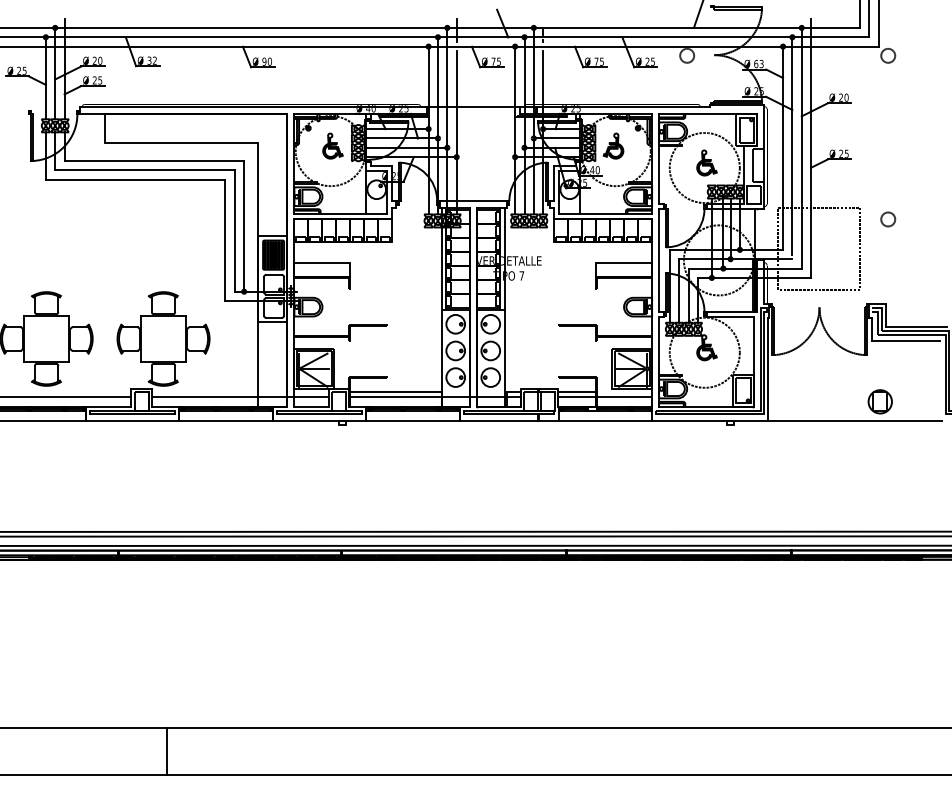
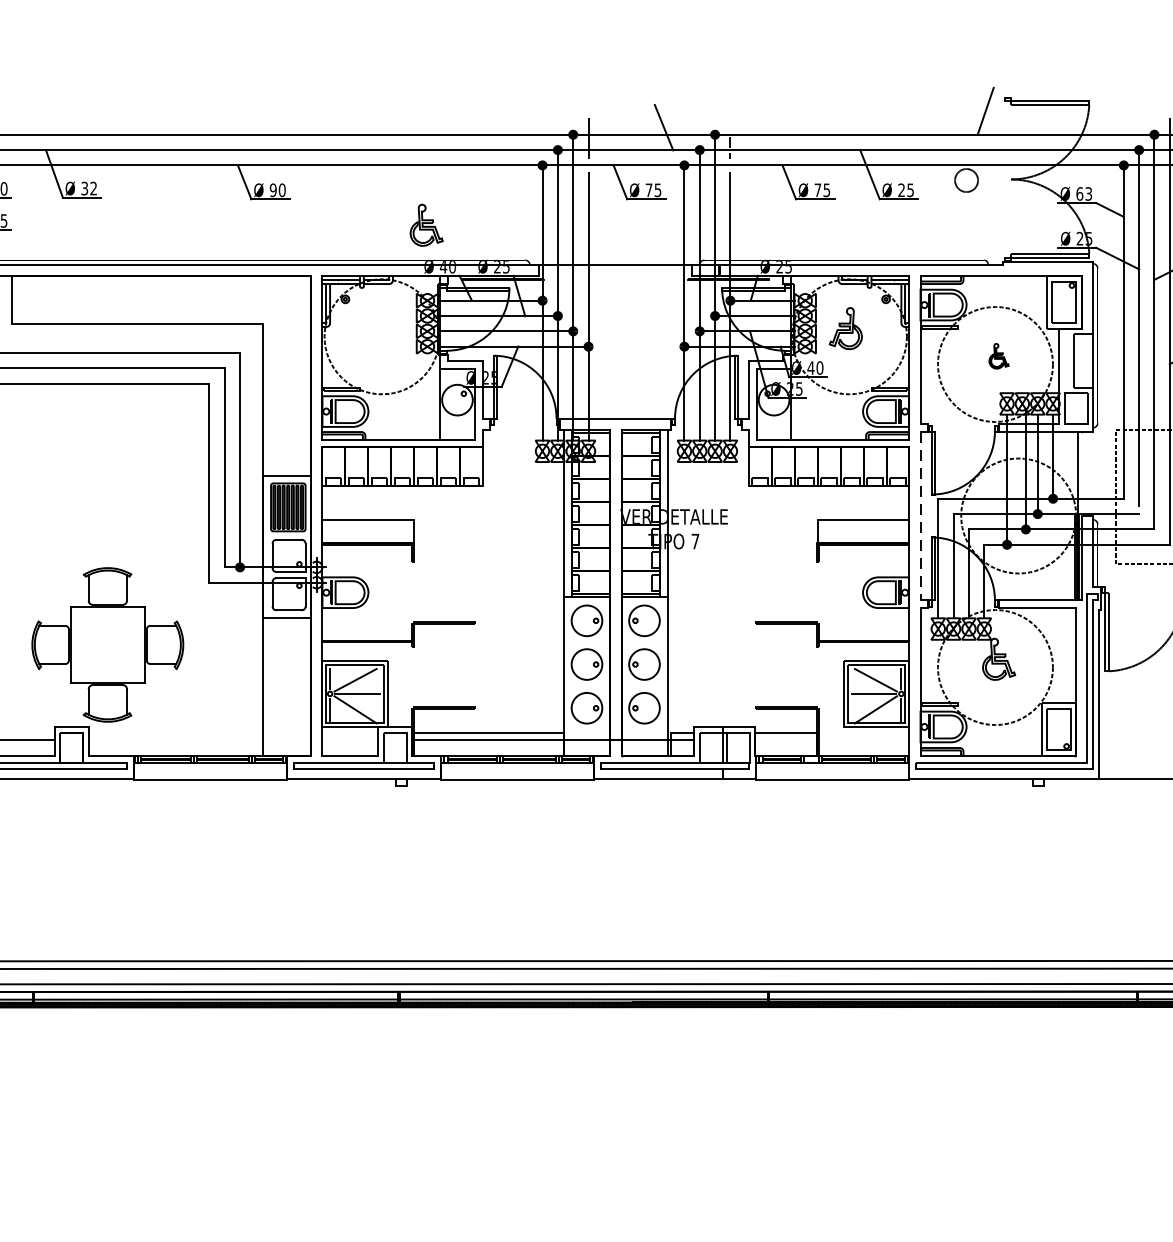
part: (332, 145) -> (425, 224), moved
part: (706, 162) -> (998, 355), size x0.6
line: (659, 260) -> (921, 516), solid -> dashed
line: (239, 397) -> (232, 740), removed
line: (605, 397) -> (832, 740), removed

